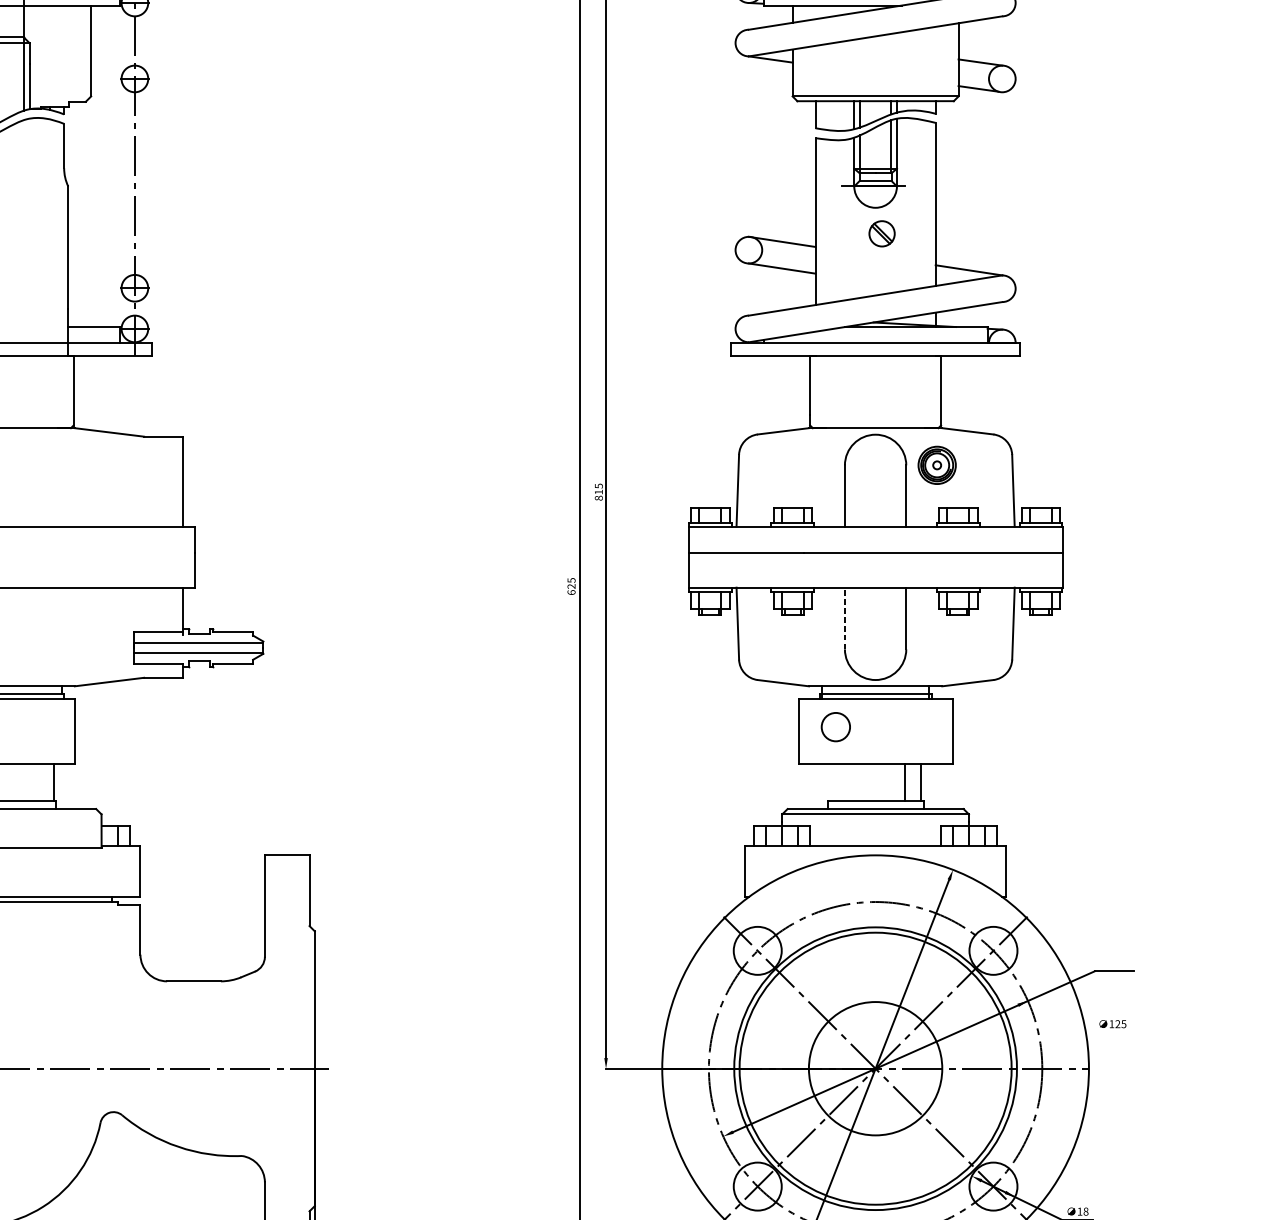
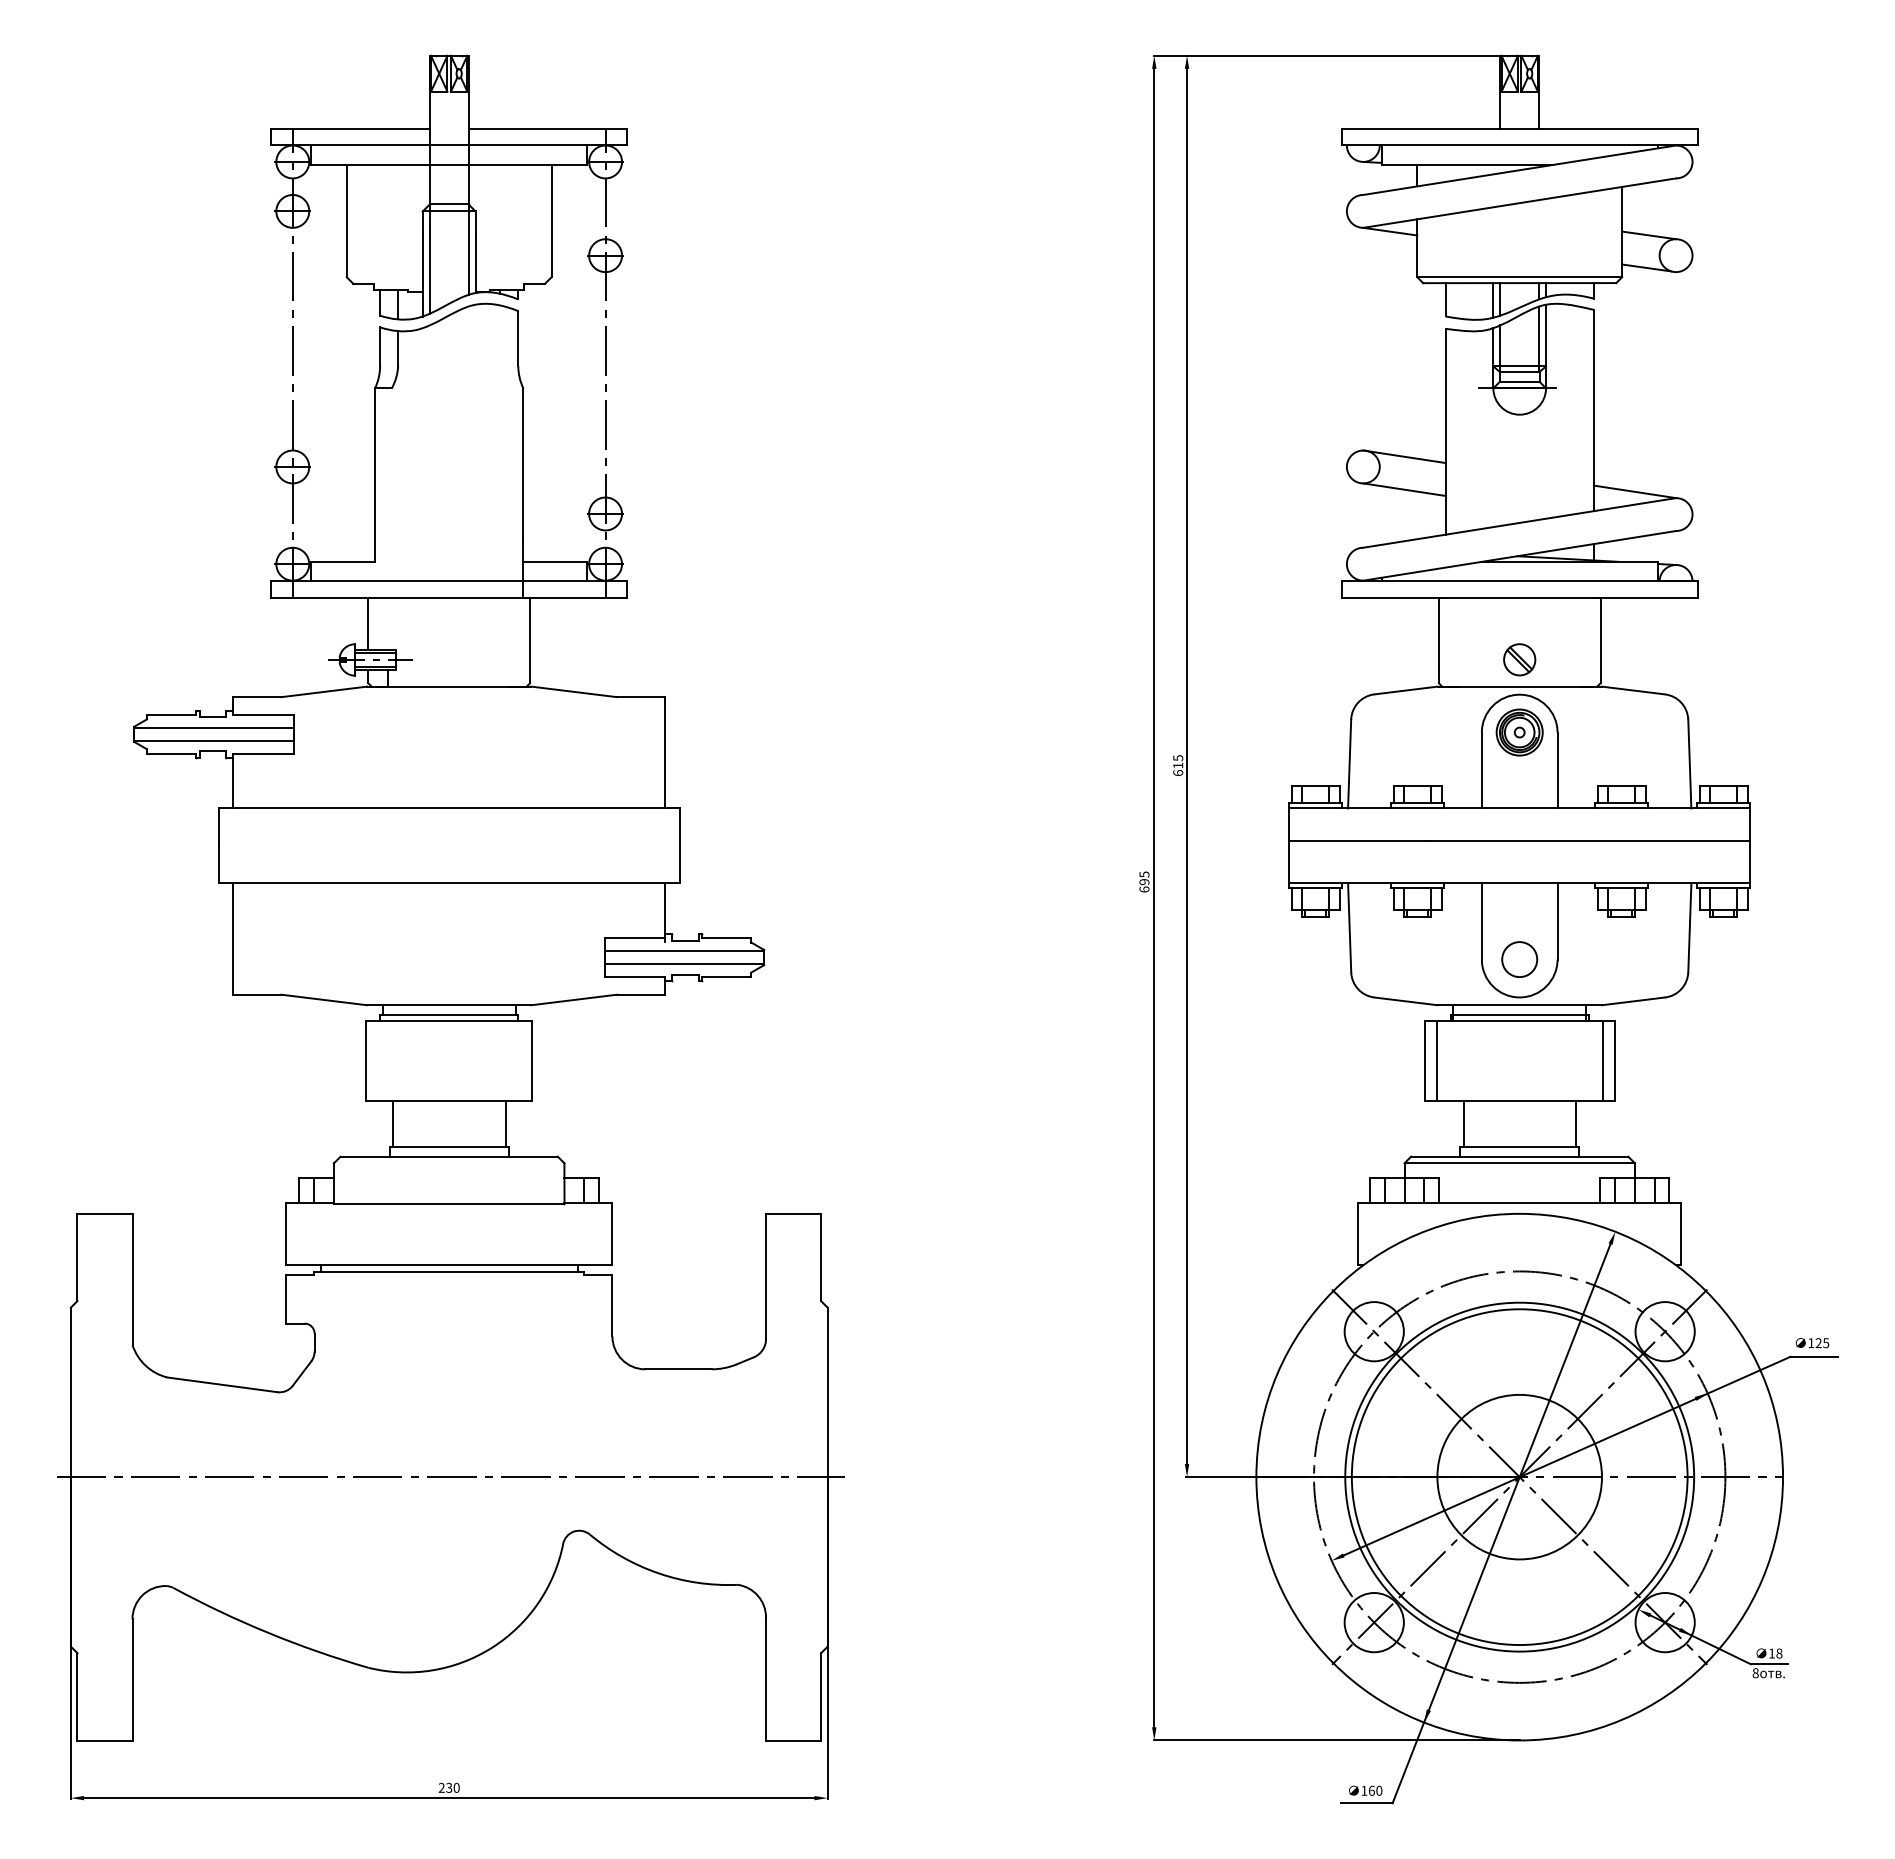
part: (881, 233) -> (1519, 659), moved
part: (937, 465) -> (1519, 732), moved
text: (598, 498) -> (1177, 773), 815 -> 615
text: (571, 586) -> (1144, 882), 625 -> 695
line: (844, 618) -> (1481, 921), dashed -> solid
circle: (835, 727) -> (1519, 959), moved
line: (808, 731) -> (1436, 1061), added
line: (942, 731) -> (1602, 1061), added
line: (904, 782) -> (1463, 1123), moved
text: (1112, 1024) -> (1812, 1343), moved

